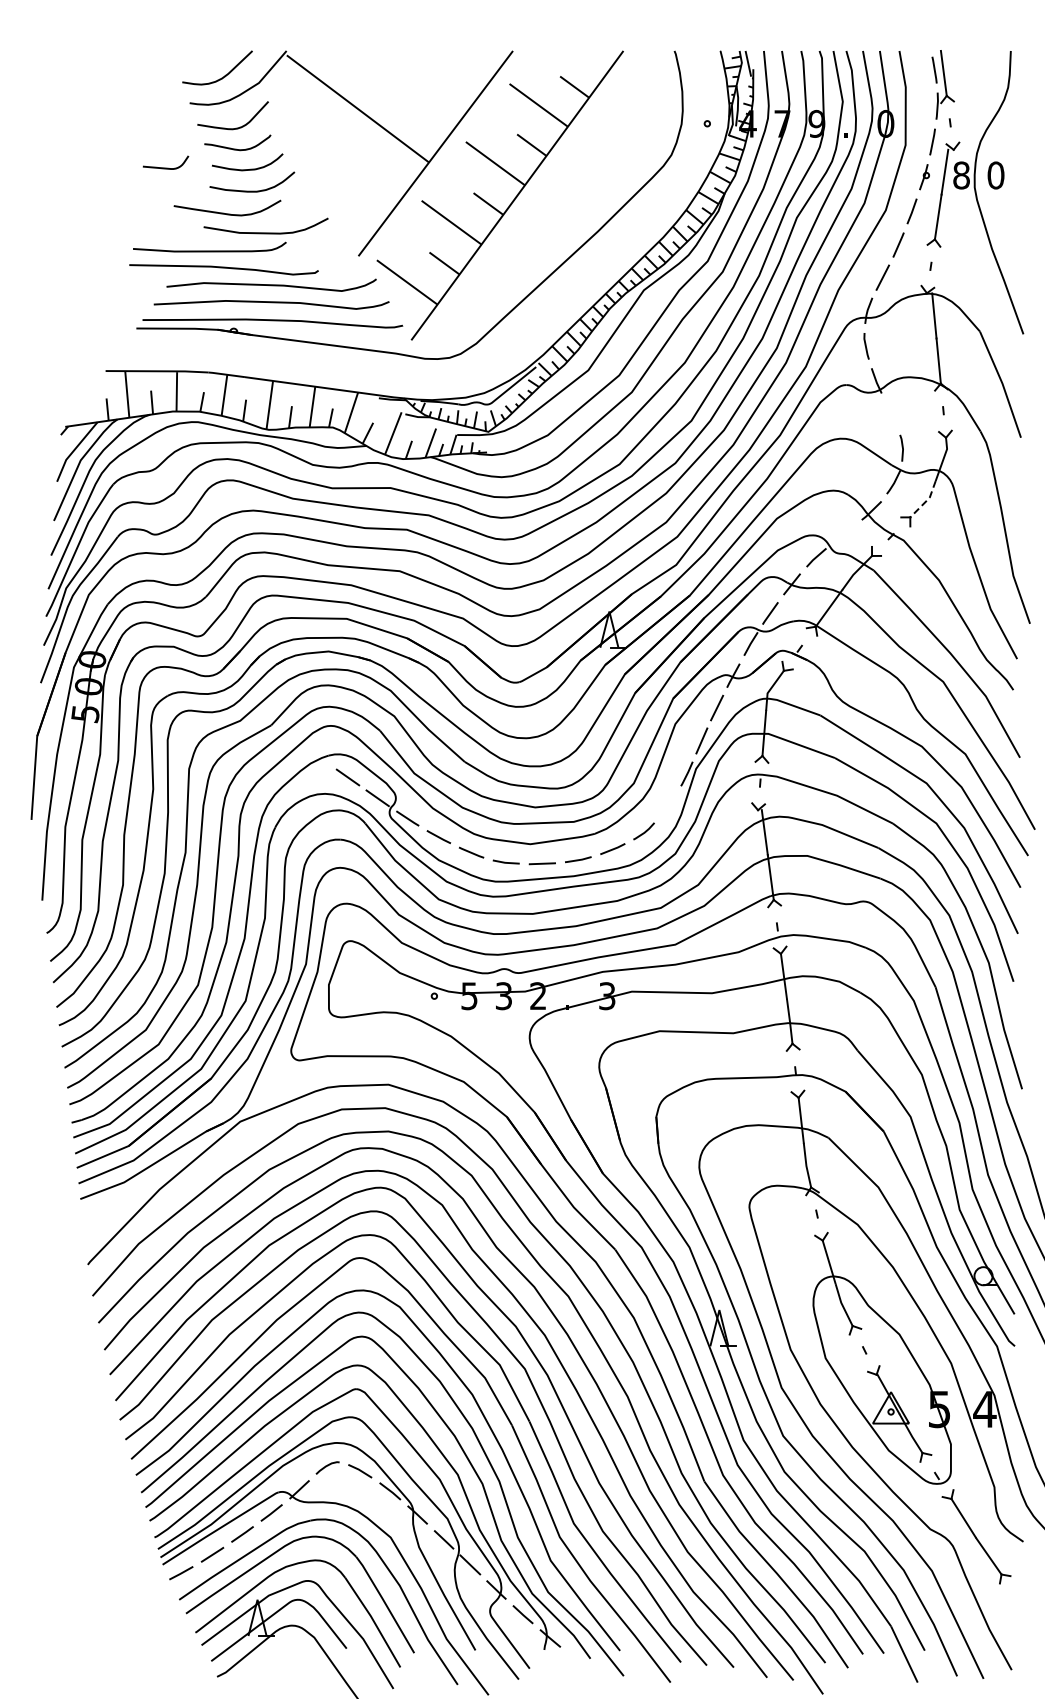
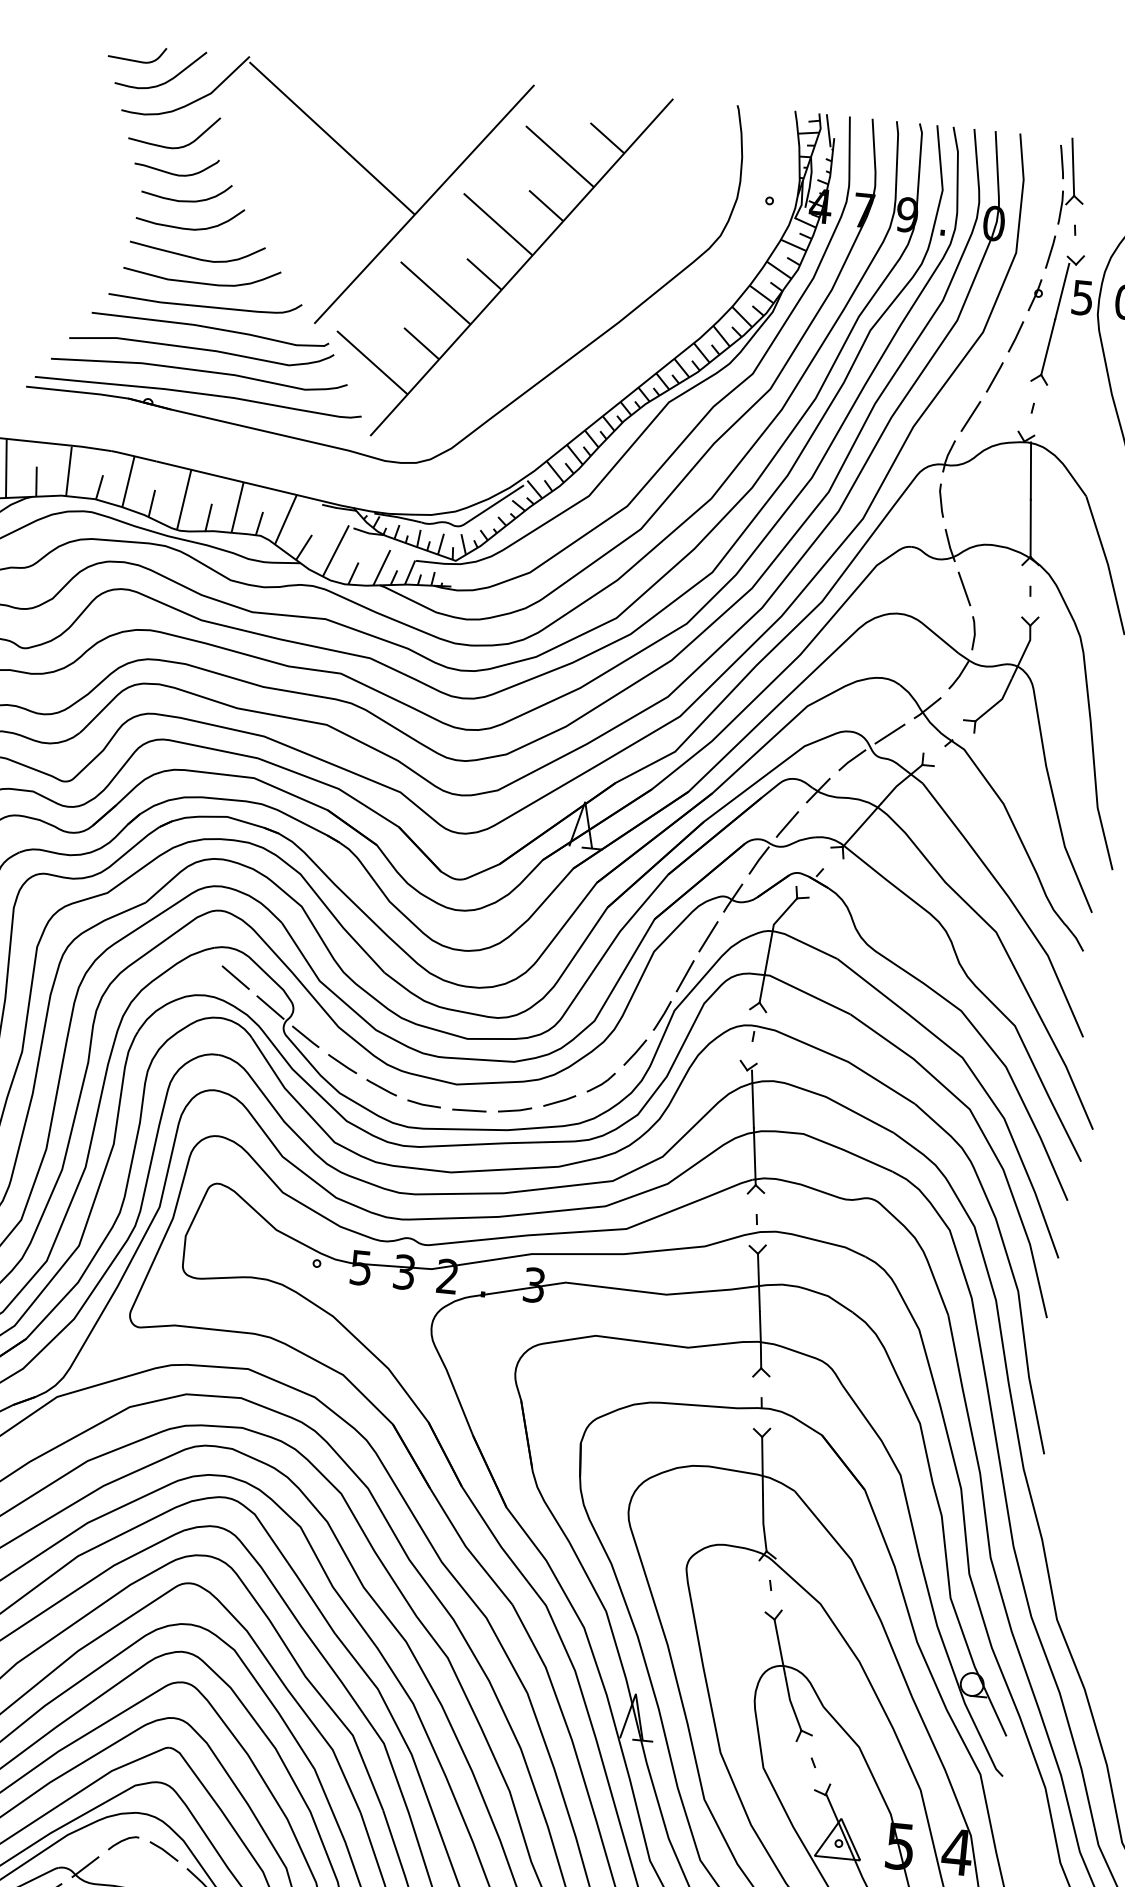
curve: (166, 167) -> (137, 60), moved
text: (961, 175) -> (1082, 297), 8 -> 5
curve: (227, 213) -> (196, 257), moved
curve: (209, 250) -> (204, 305), moved
curve: (223, 268) -> (209, 328), moved
line: (891, 413) -> (964, 588), added
line: (926, 501) -> (997, 703), dashed -> solid
line: (843, 533) -> (889, 733), added
line: (668, 804) -> (635, 1051), added

